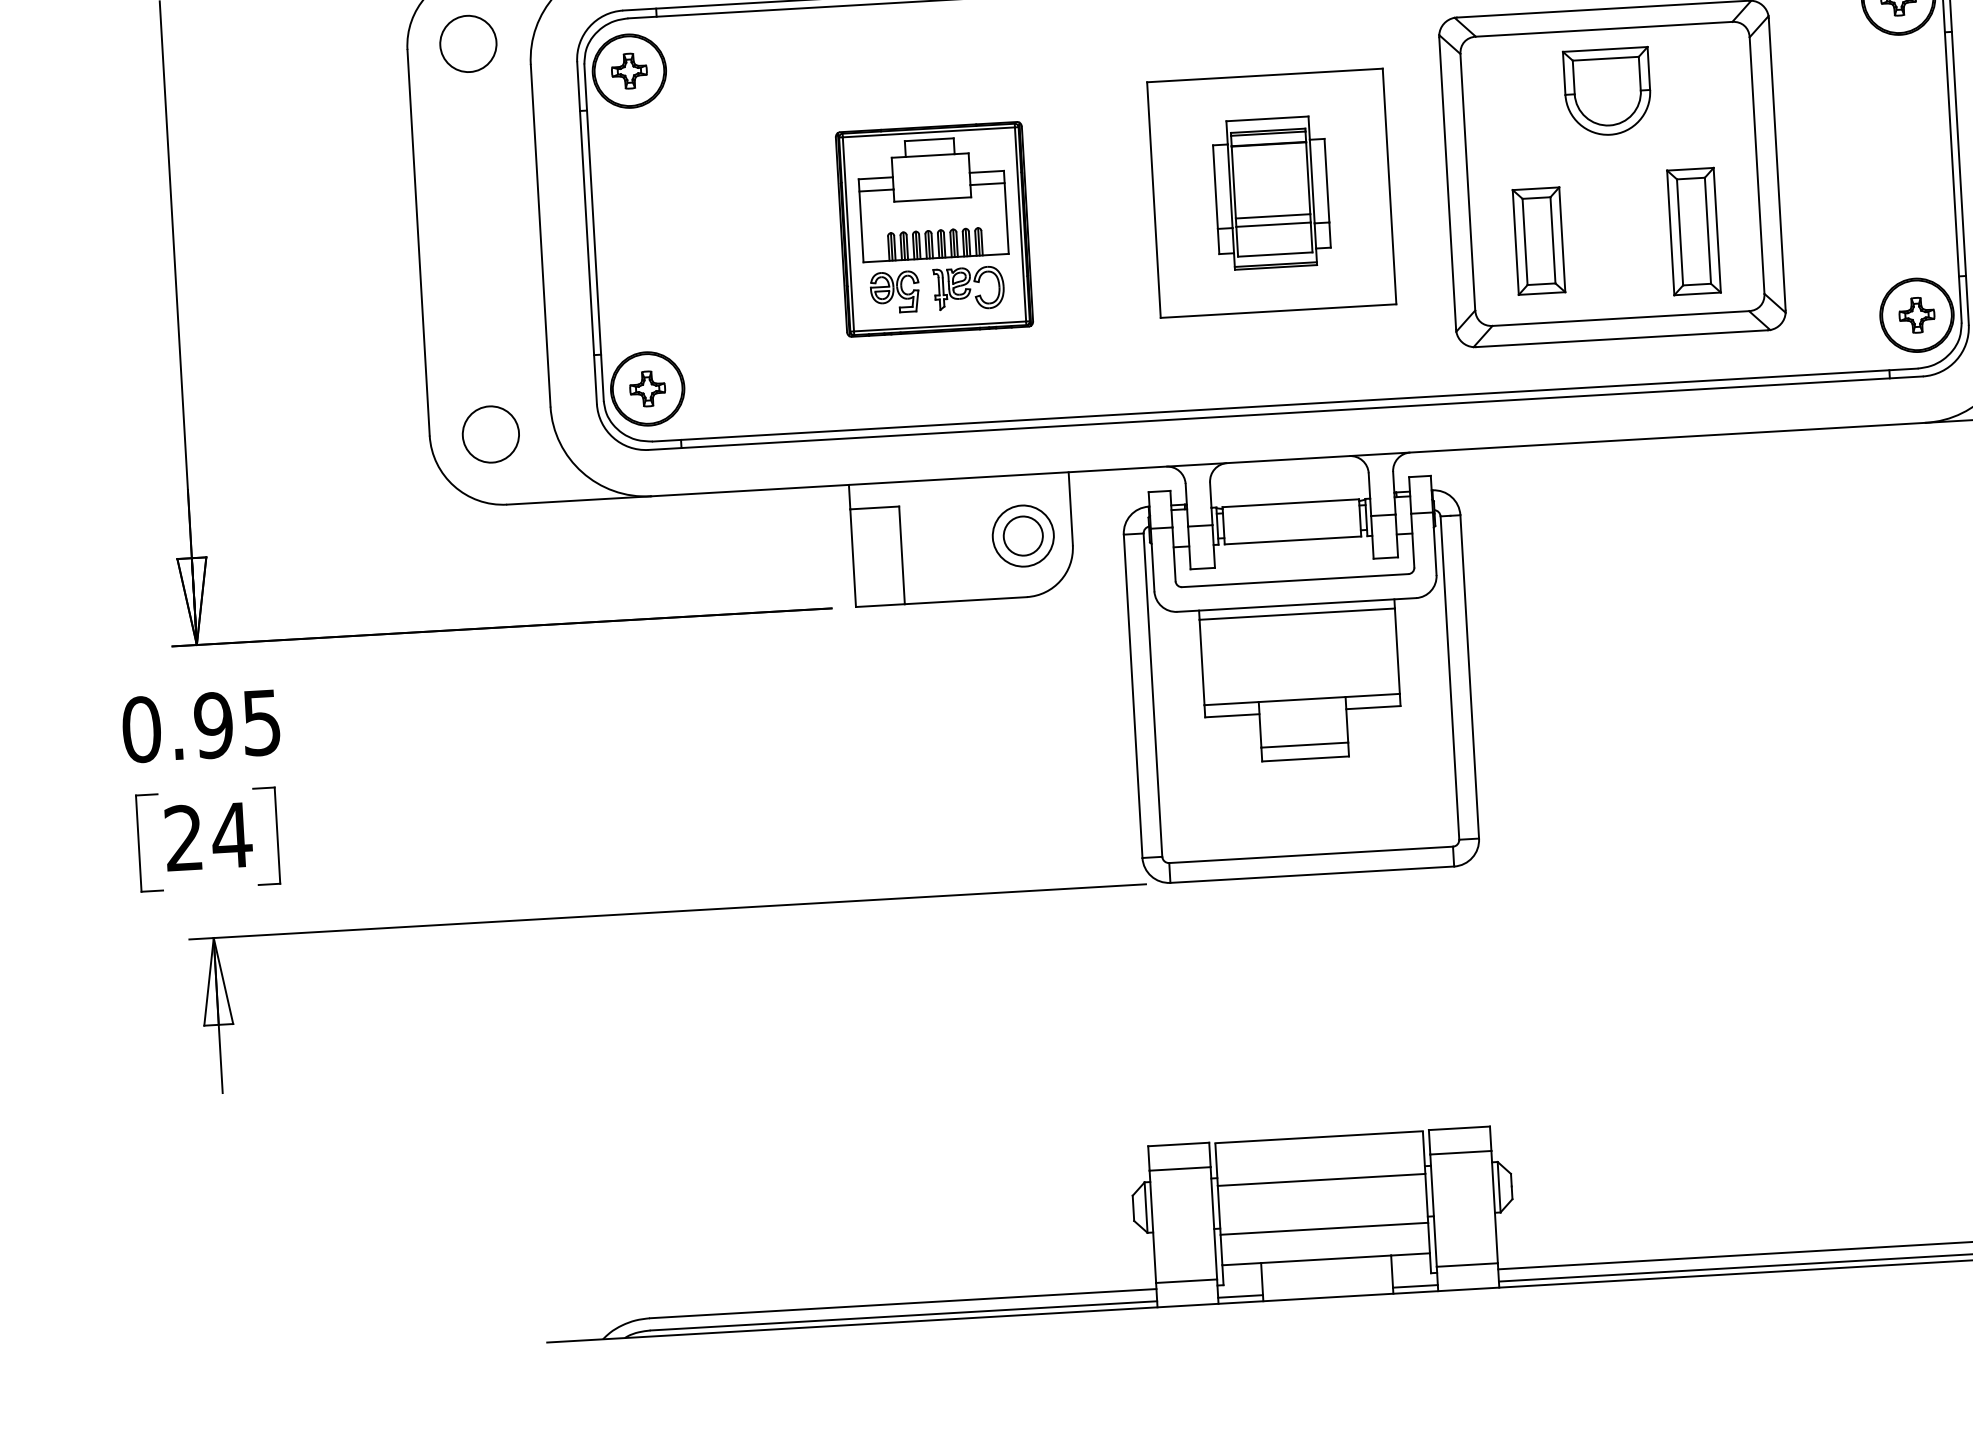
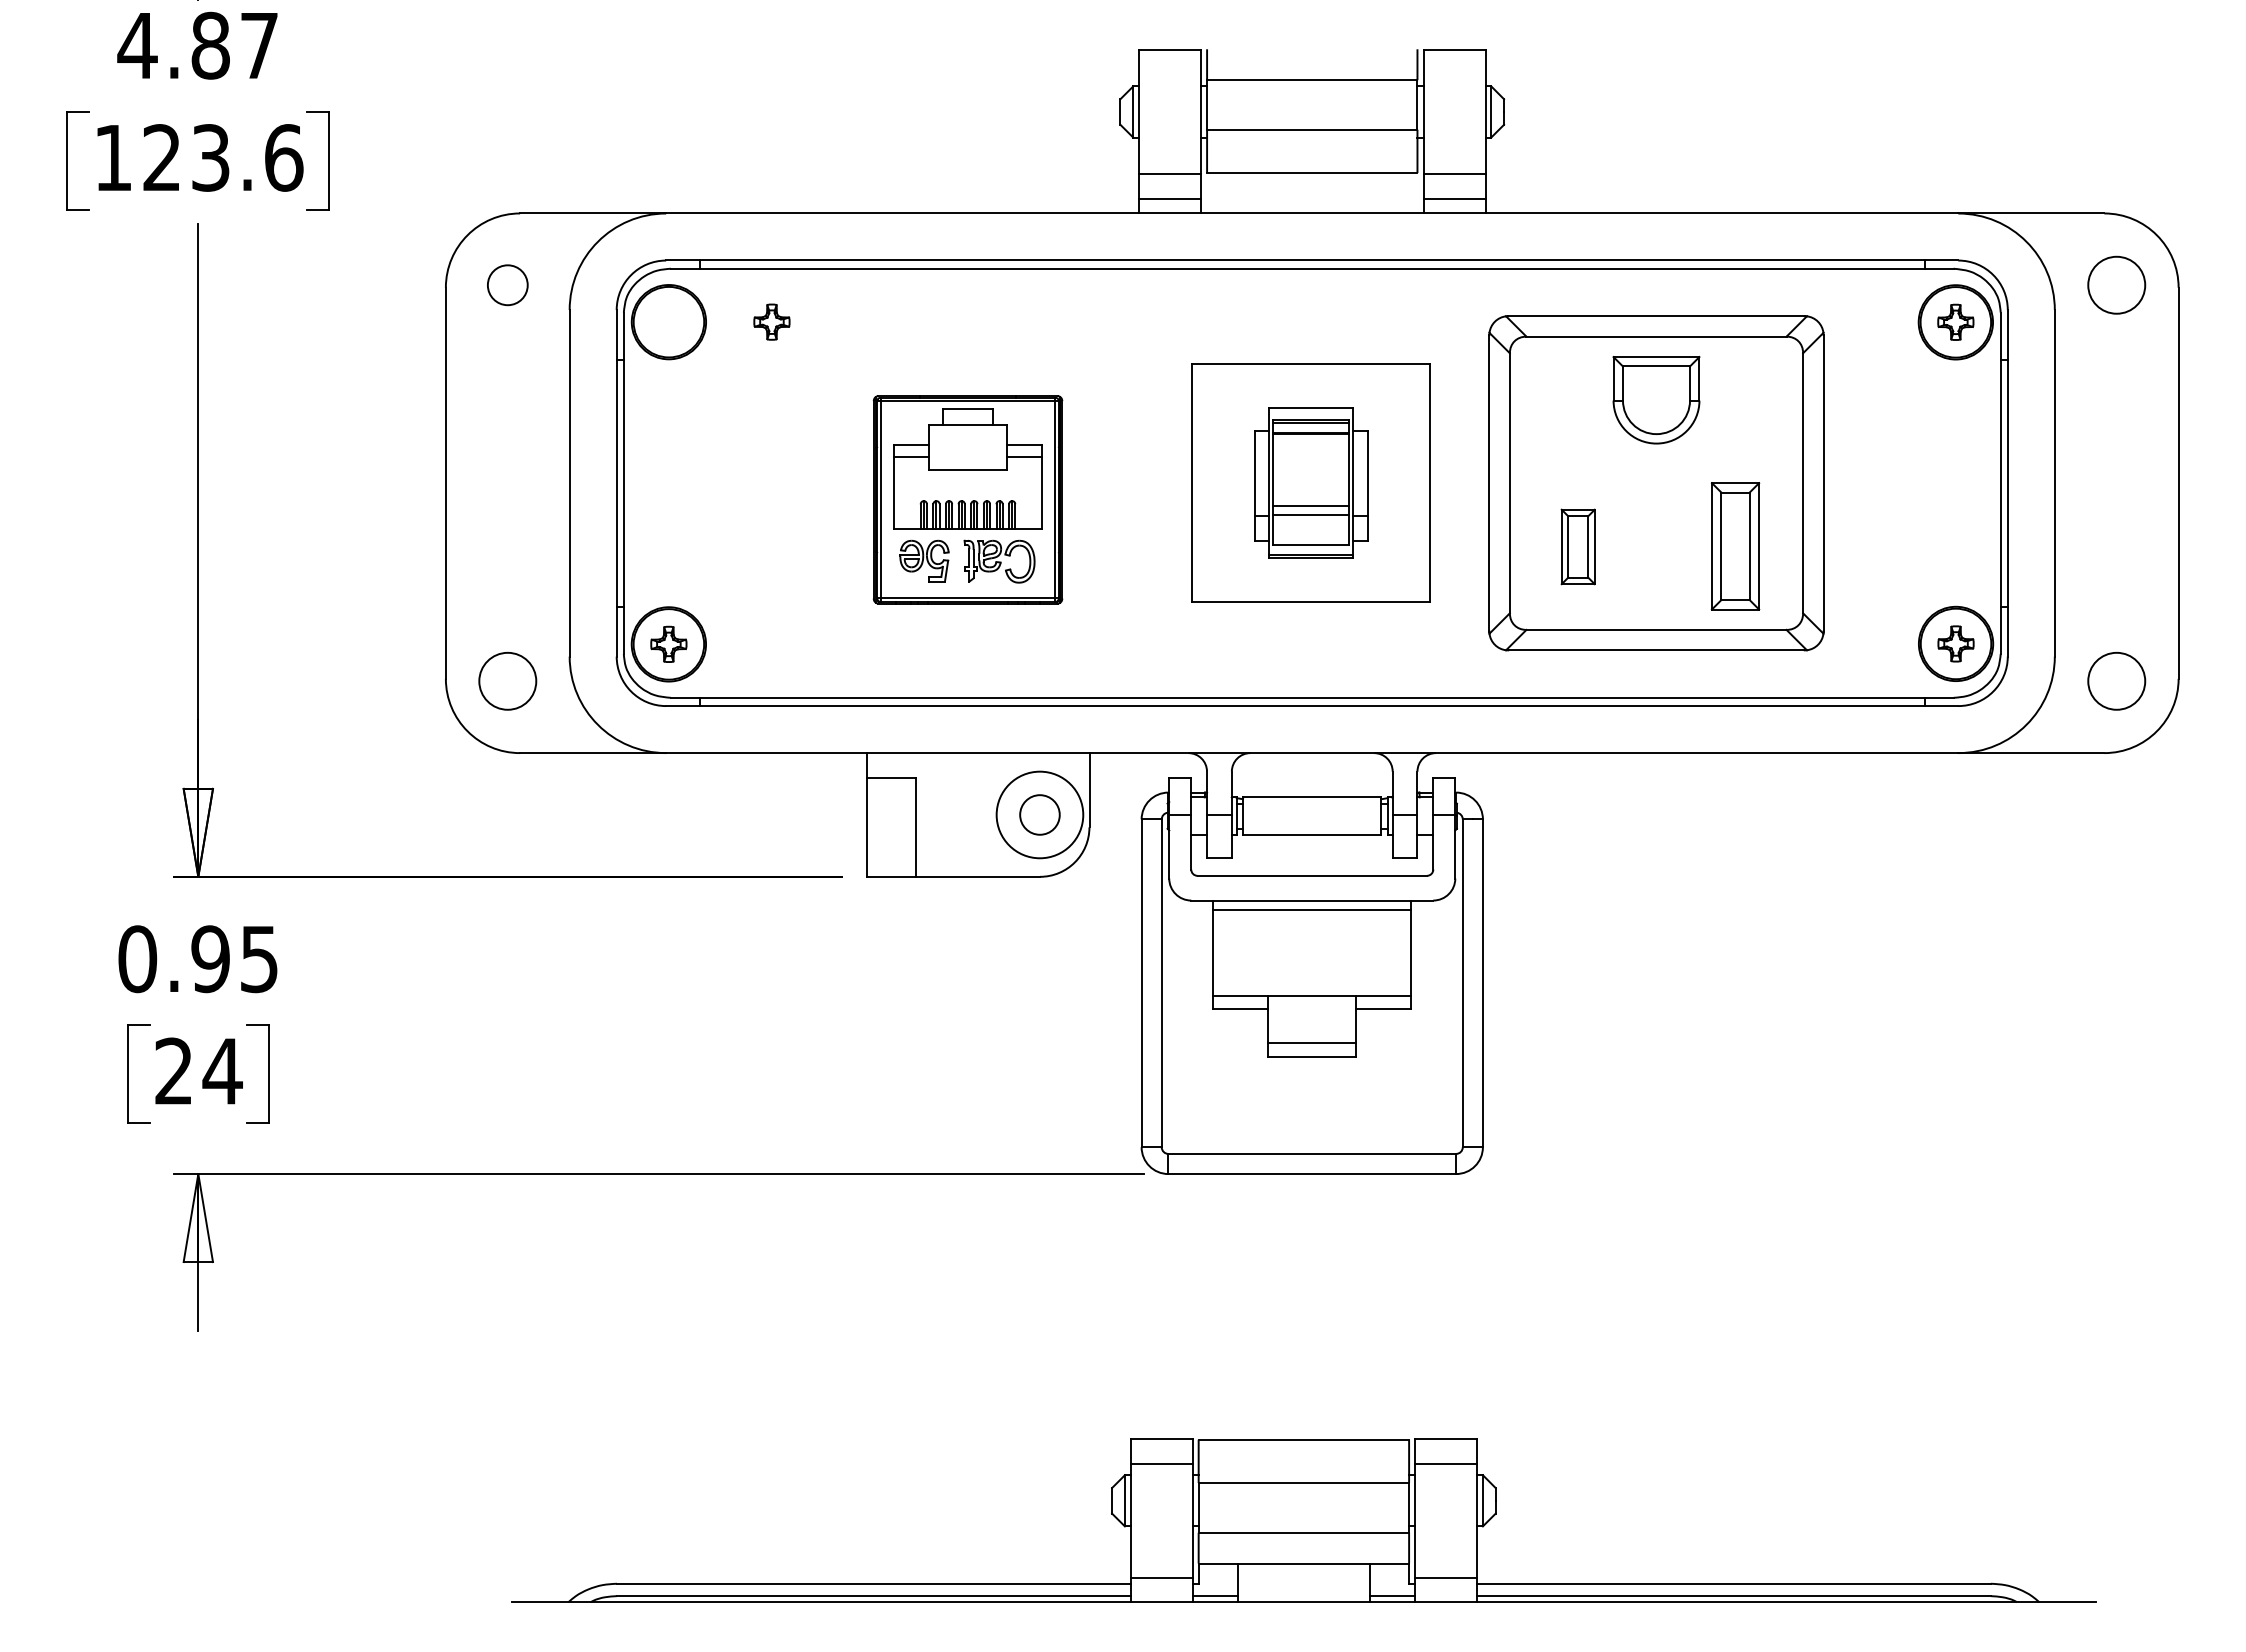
circle: (468, 43) -> (507, 284), size x0.7
part: (628, 70) -> (771, 321), moved
part: (1538, 240) -> (1577, 546), size x0.7
circle: (1022, 535) -> (1039, 814), size x1.4

